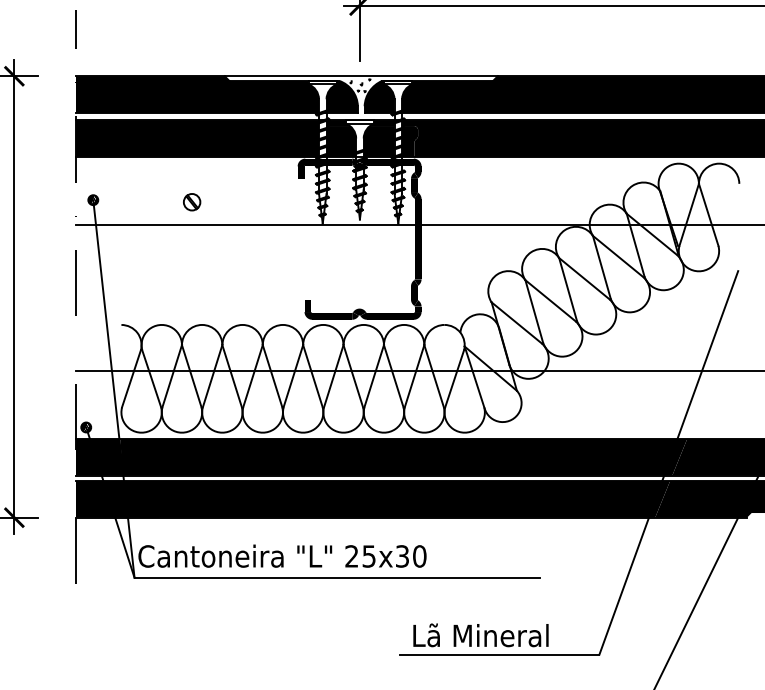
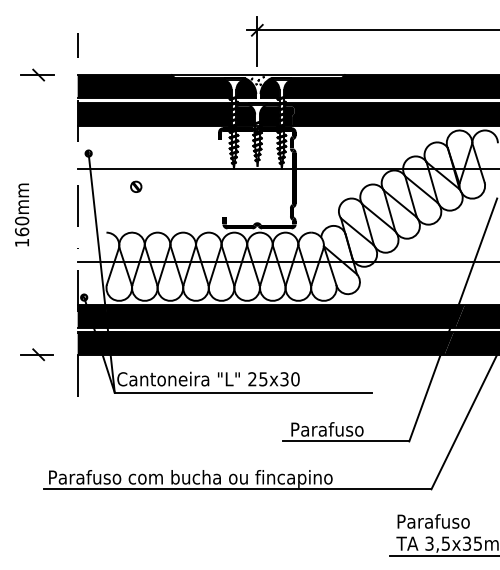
part: (192, 201) -> (136, 186), moved
line: (14, 296) -> (38, 214), removed
text: (482, 634) -> (335, 428), Lã Mineral -> Parafuso

